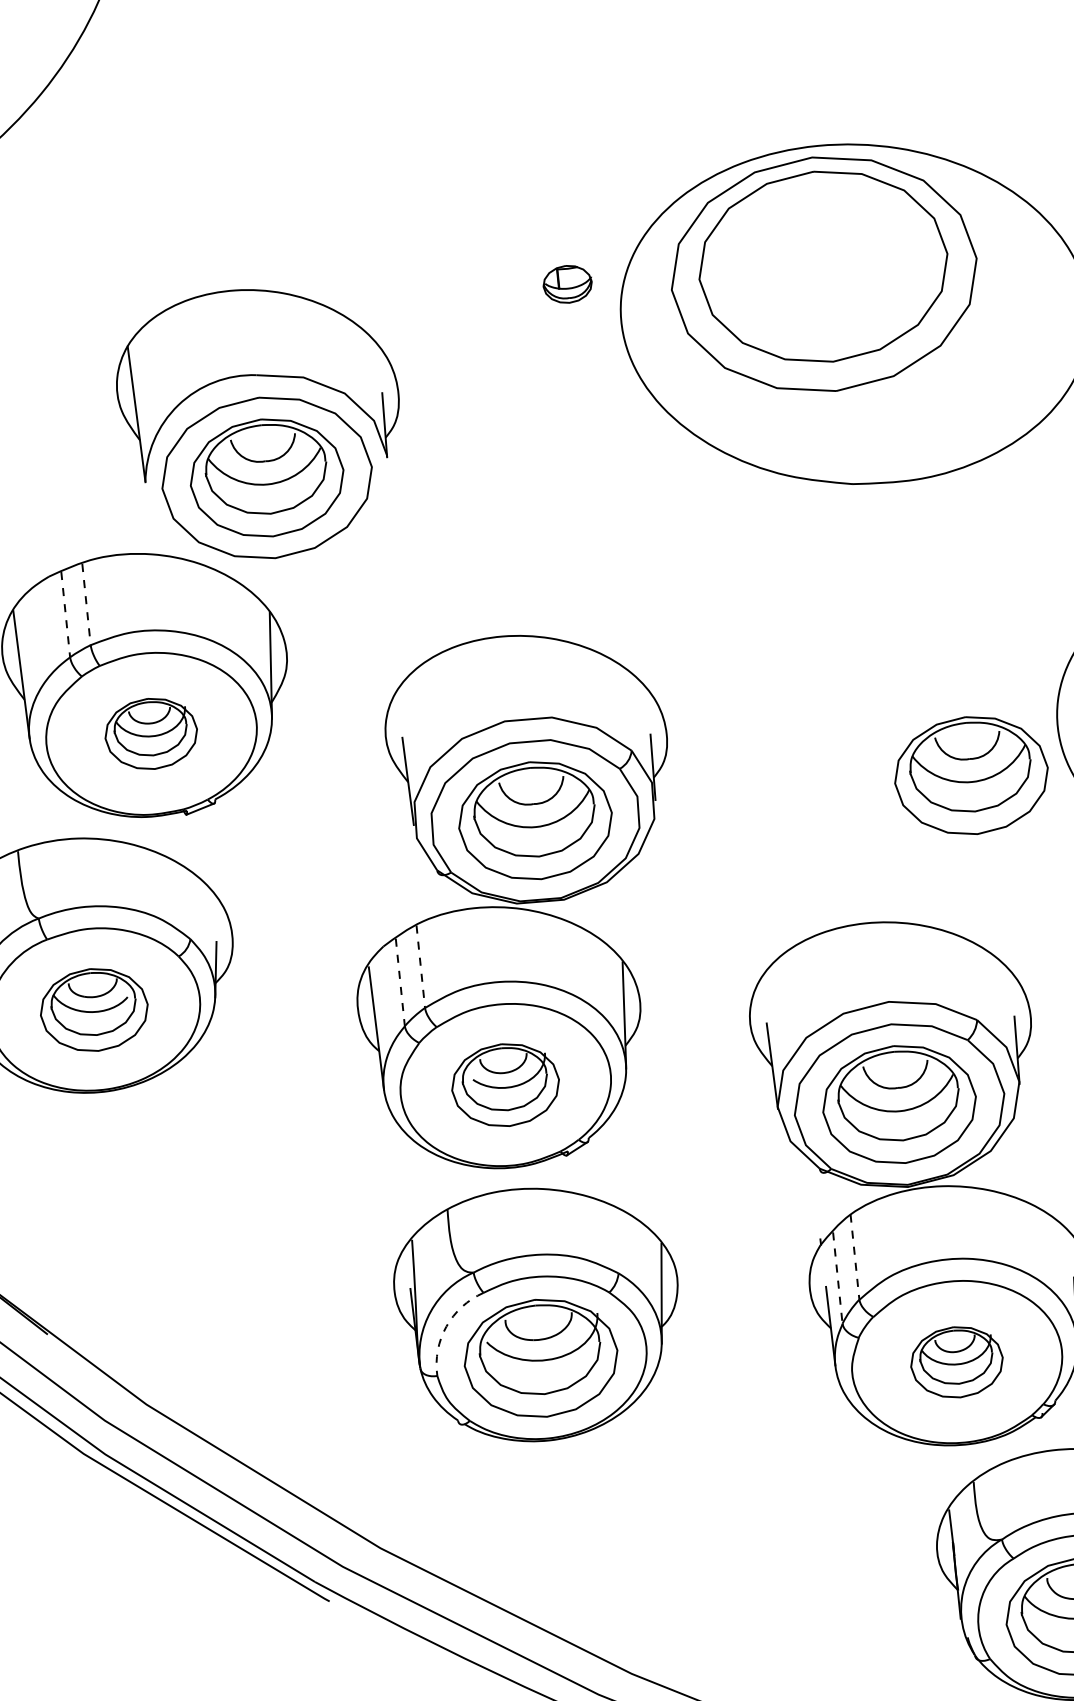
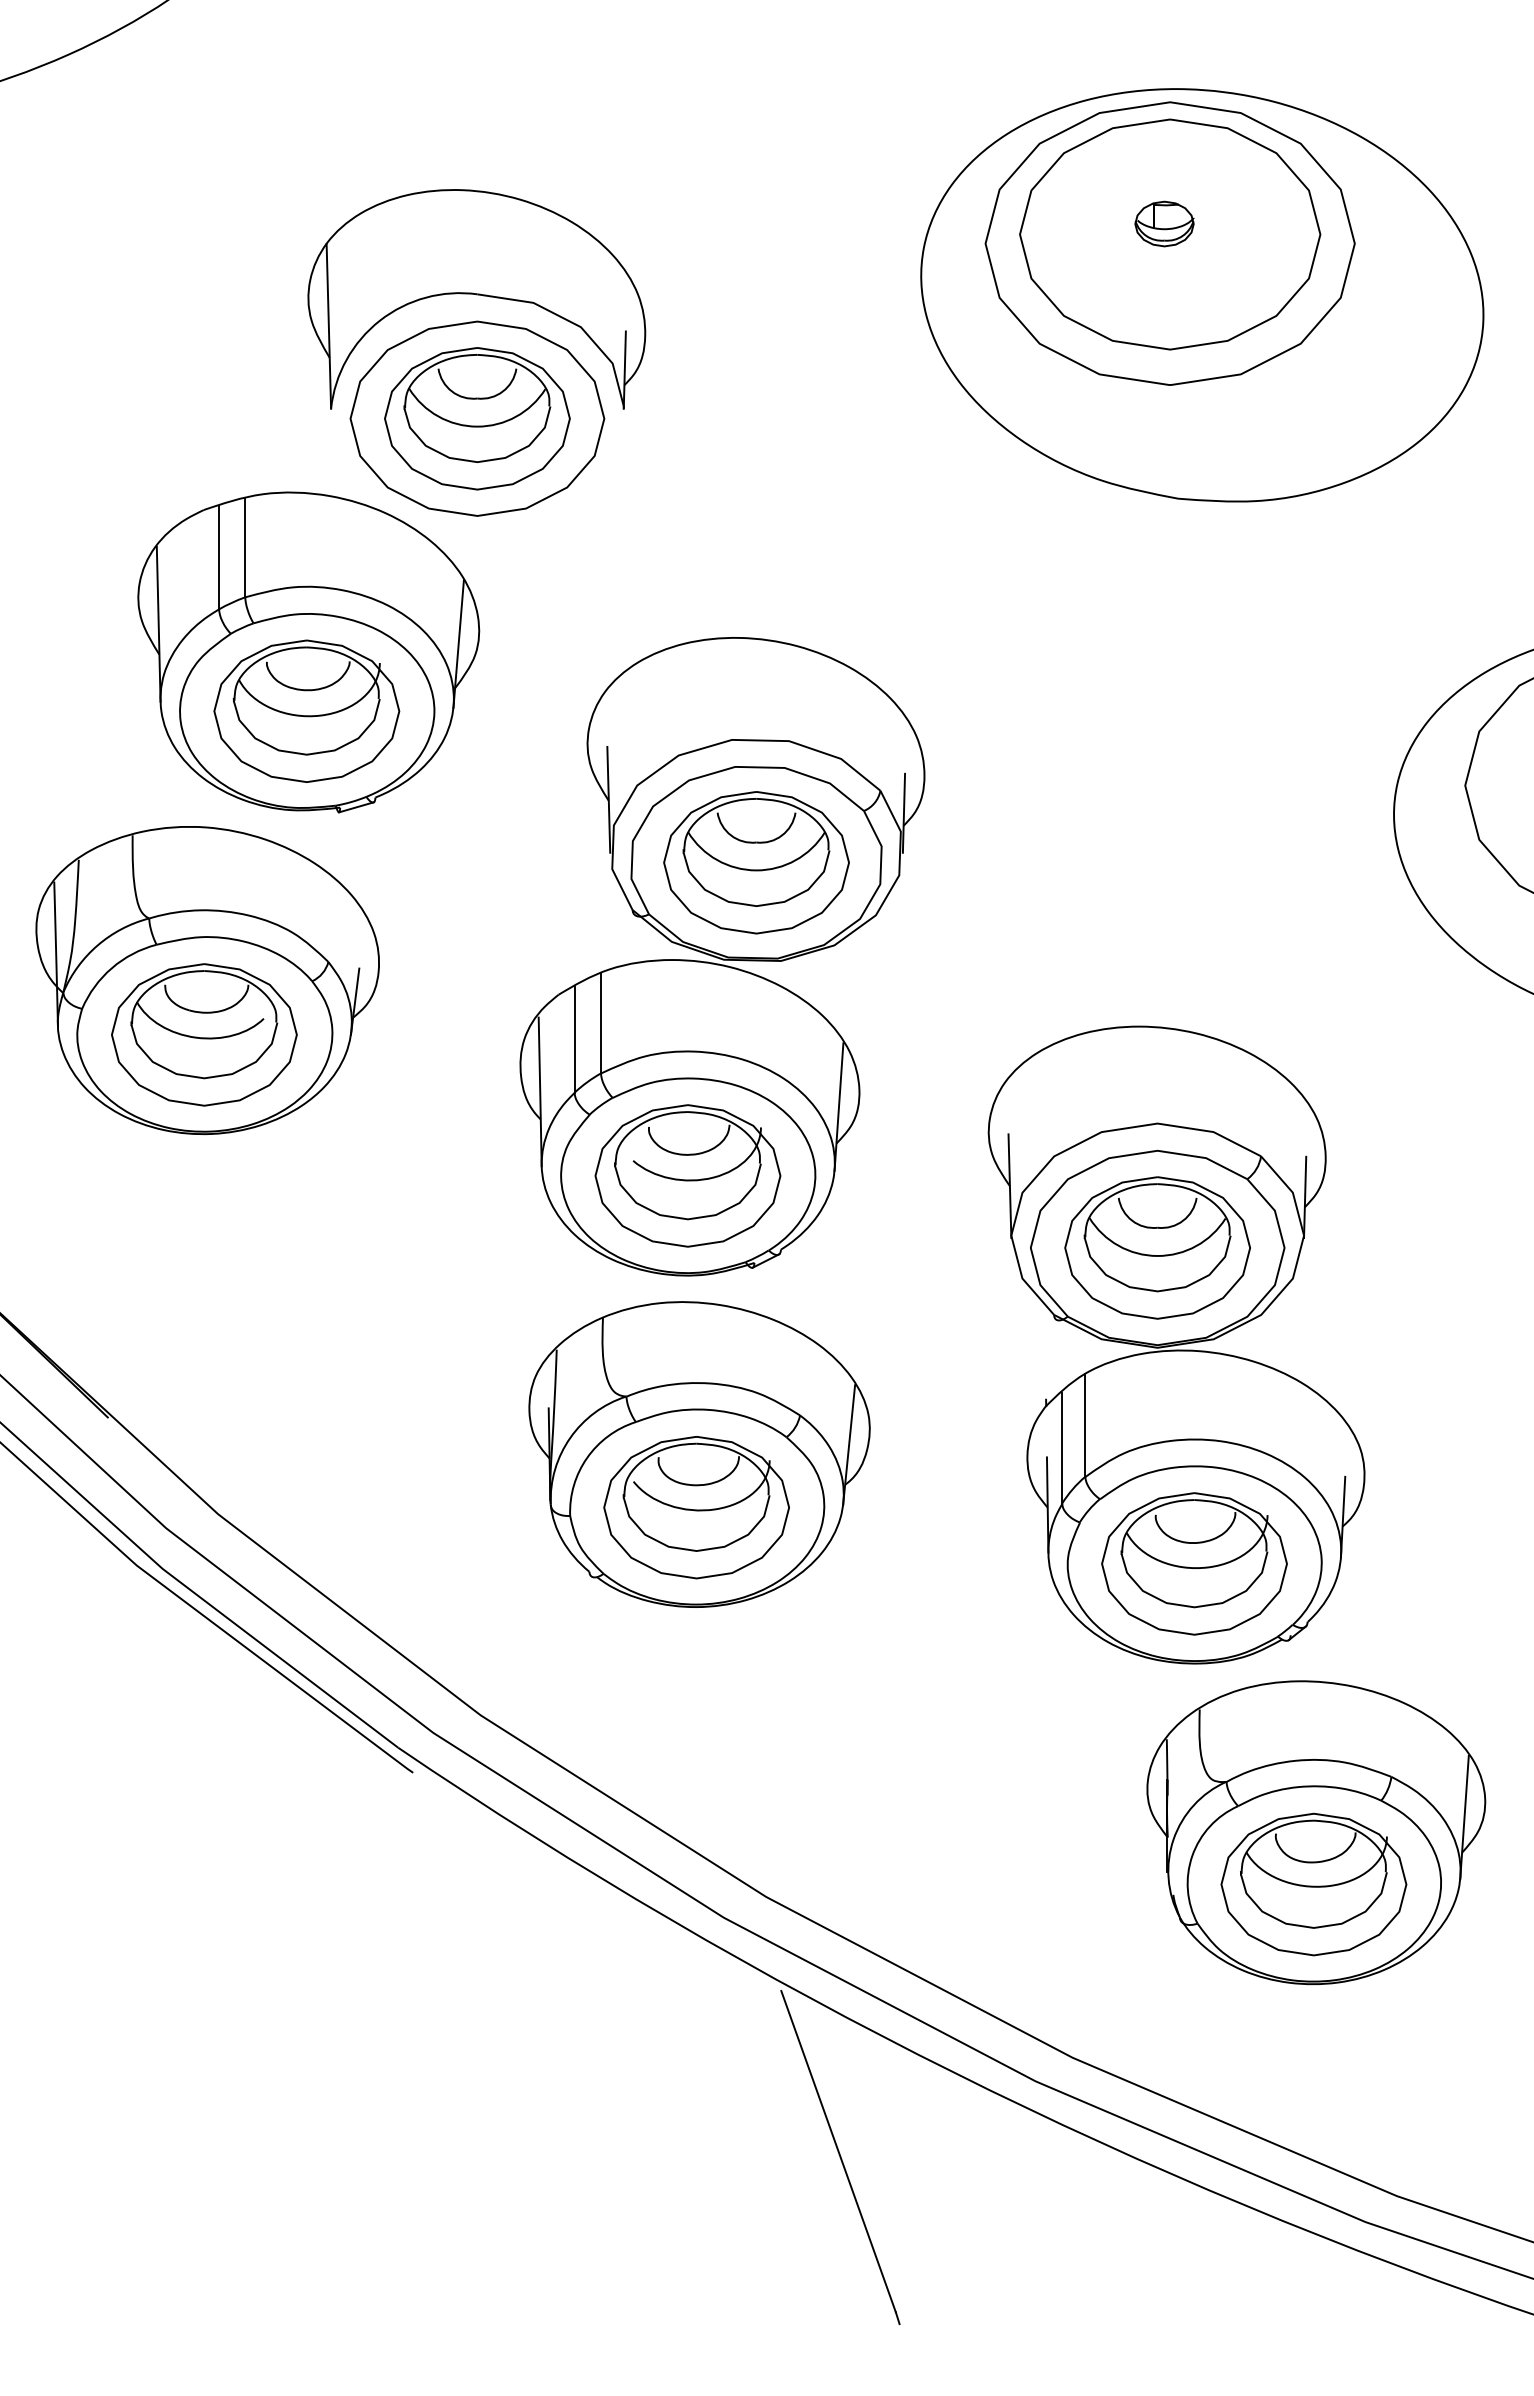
part: (567, 283) -> (1164, 223), moved
line: (86, 604) -> (245, 548), dashed -> solid
line: (66, 614) -> (219, 557), dashed -> solid
part: (150, 733) -> (306, 710), size x1.67
part: (971, 775) -> (1284, 862), removed
line: (421, 966) -> (601, 1023), dashed -> solid
line: (400, 982) -> (574, 1039), dashed -> solid
part: (94, 1009) -> (204, 1034), size x1.43
part: (505, 1084) -> (687, 1175), size x1.43
line: (855, 1257) -> (1085, 1425), dashed -> solid
line: (838, 1278) -> (1062, 1448), dashed -> solid
arc: (446, 1326) -> (587, 1457), dashed -> solid
part: (956, 1361) -> (1194, 1563), size x1.67

